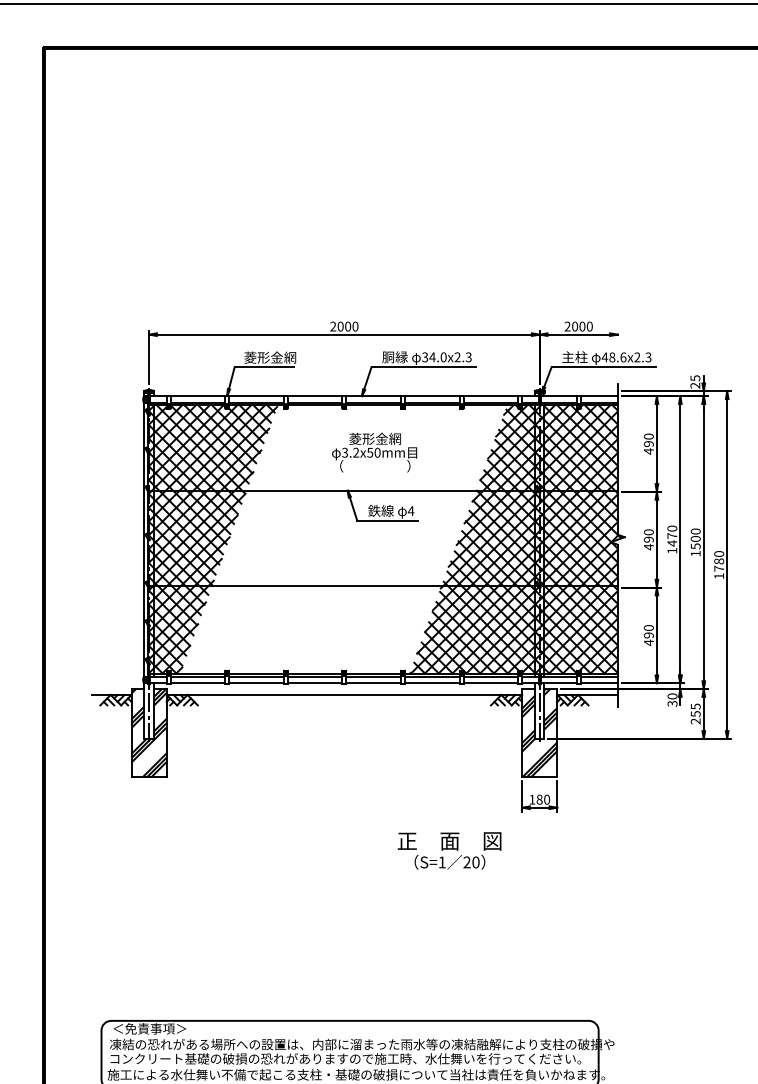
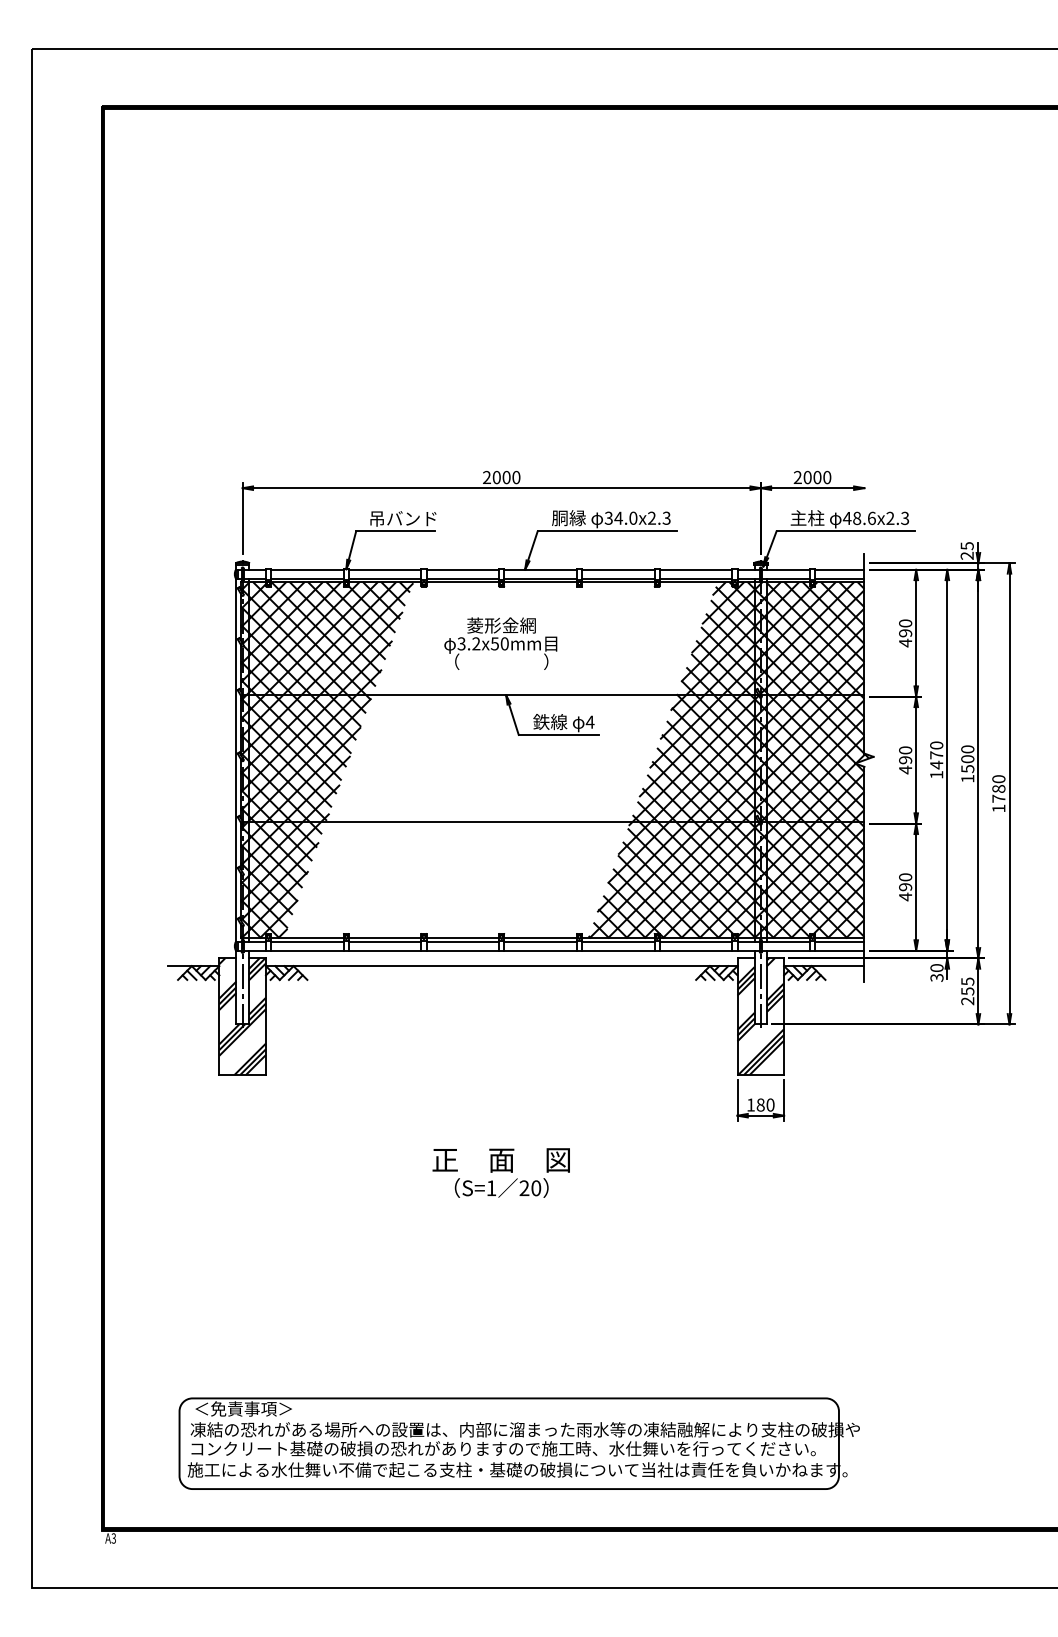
text: (270, 357) -> (403, 518), 菱形金網 -> 吊バンド
text: (374, 452) -> (500, 643), moved
text: (449, 850) -> (500, 1172), moved

